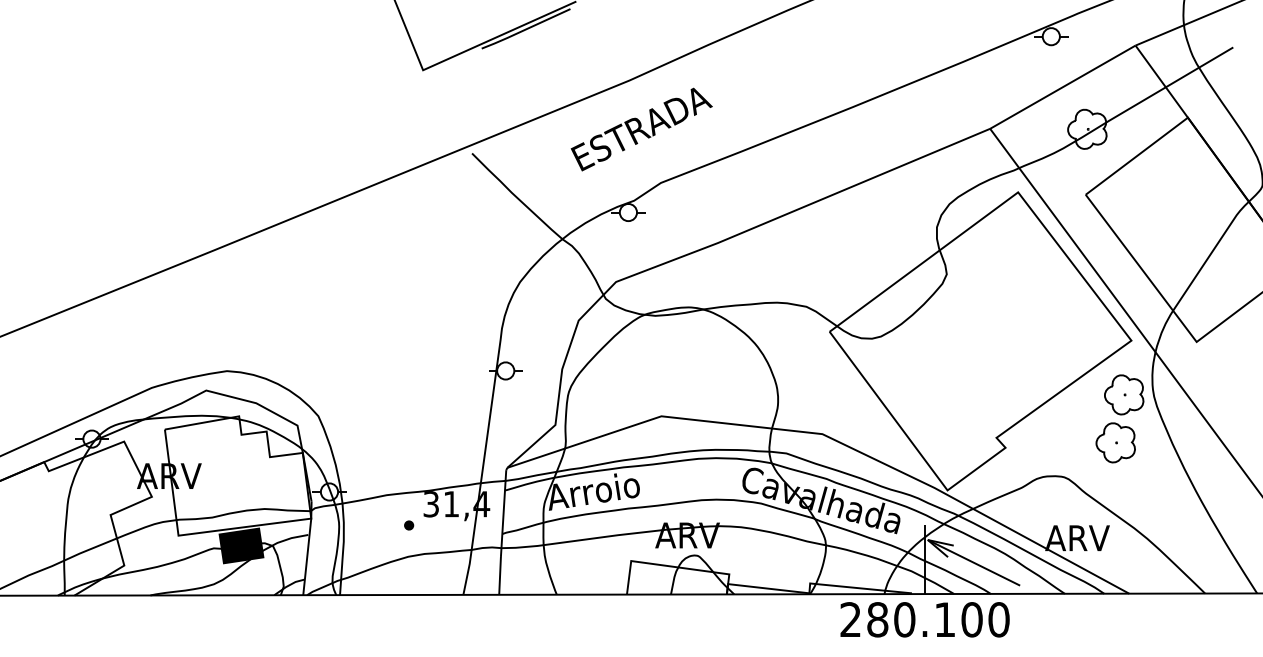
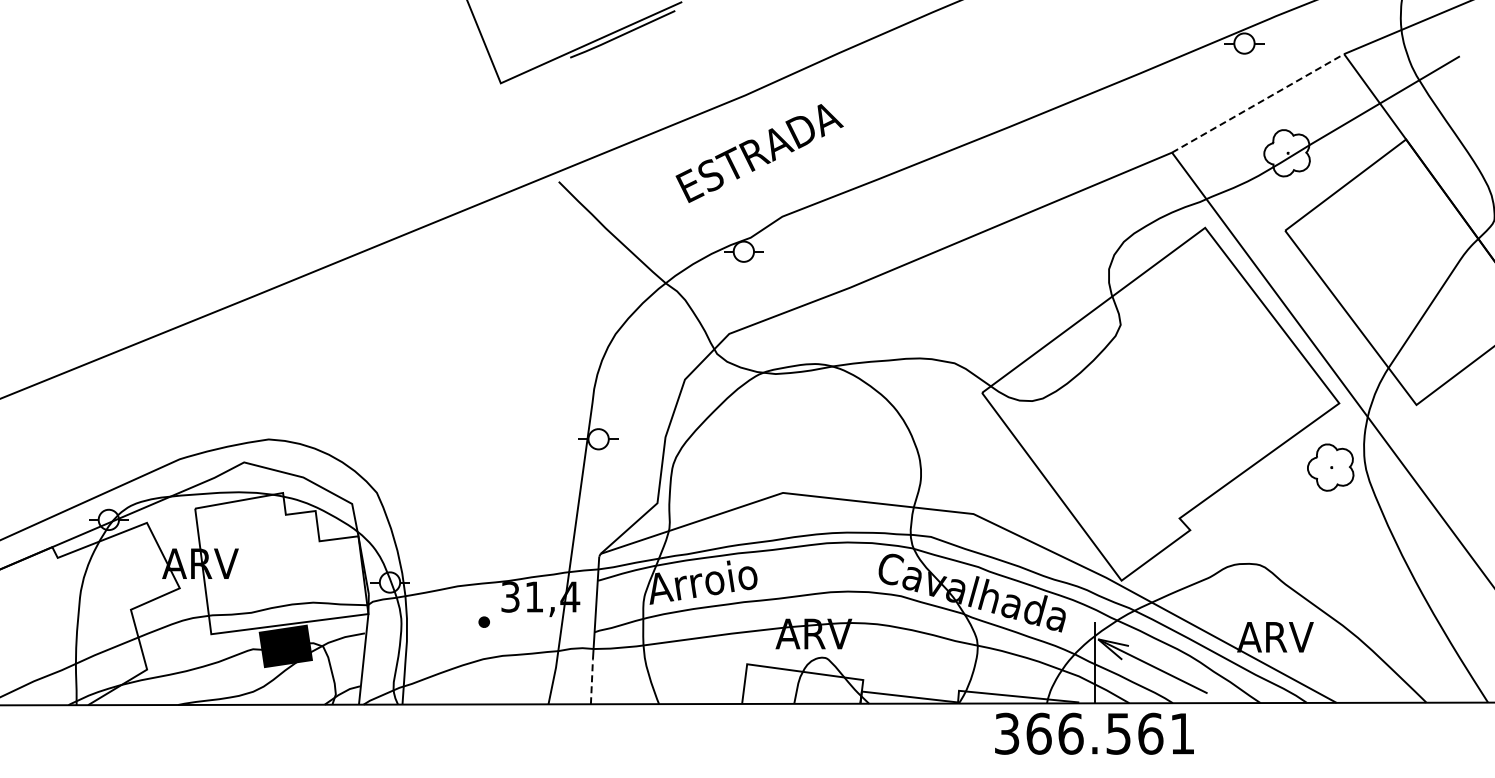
line: (1063, 87) -> (1258, 103), solid -> dashed
part: (1115, 442) -> (1320, 524), removed
line: (499, 575) -> (591, 681), solid -> dashed
text: (925, 619) -> (1095, 733), 280.100 -> 366.561

